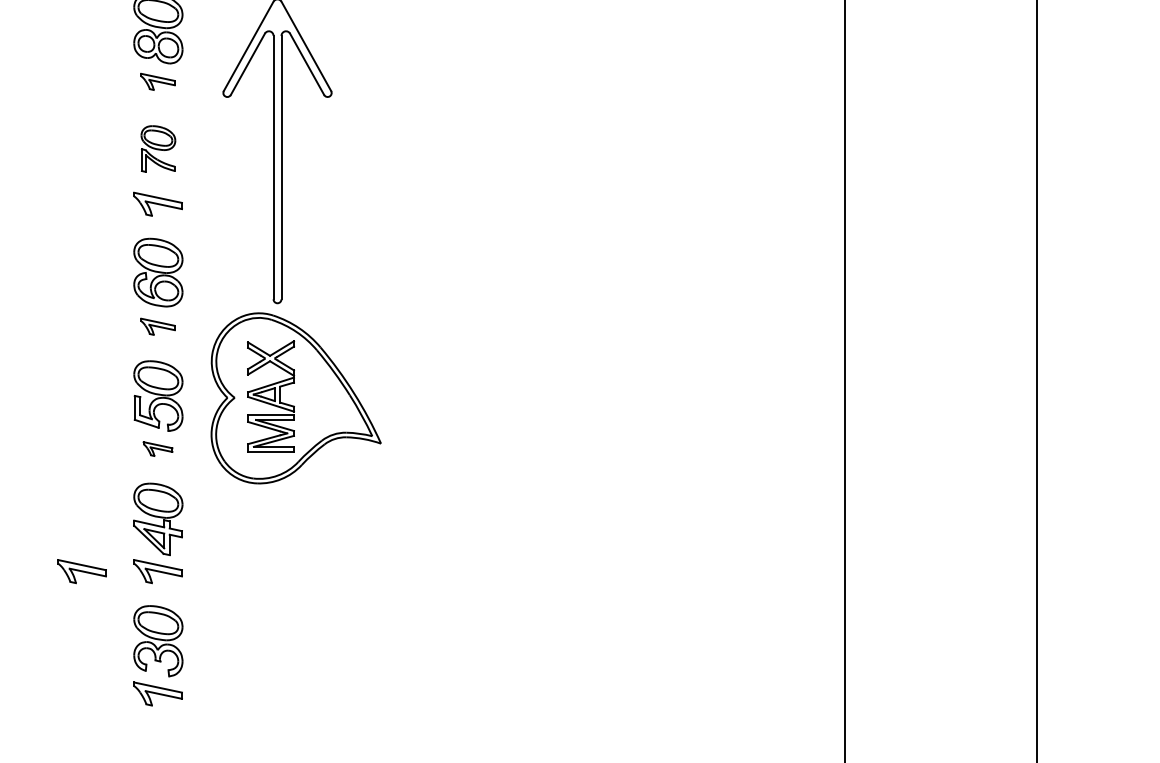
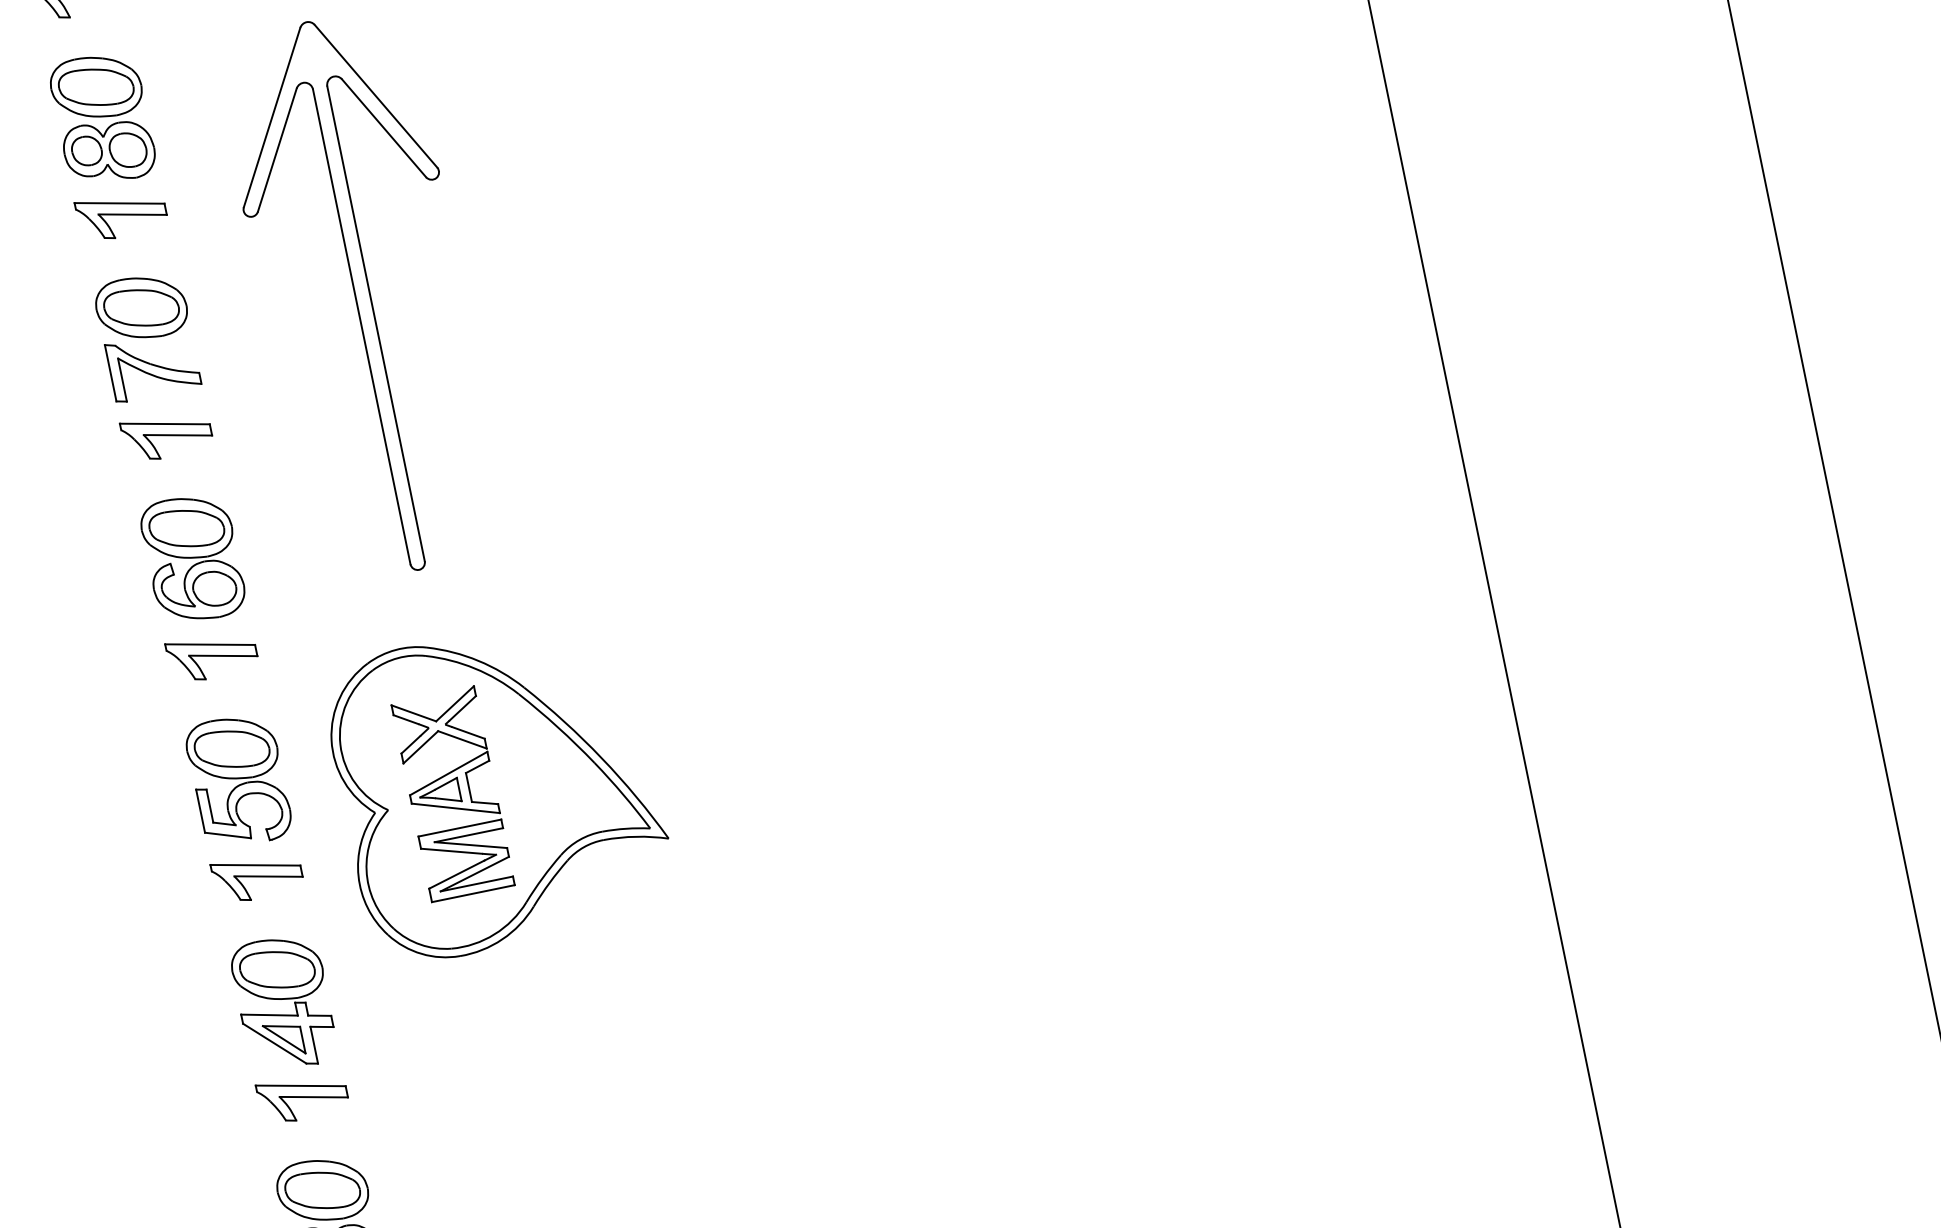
part: (157, 81) -> (120, 214), size x1.43
part: (158, 148) -> (147, 334), size x1.43
part: (157, 326) -> (211, 656), size x1.43
part: (295, 398) -> (497, 788), moved
part: (157, 448) -> (256, 875), size x1.67
part: (81, 571) -> (165, 1125), removed

